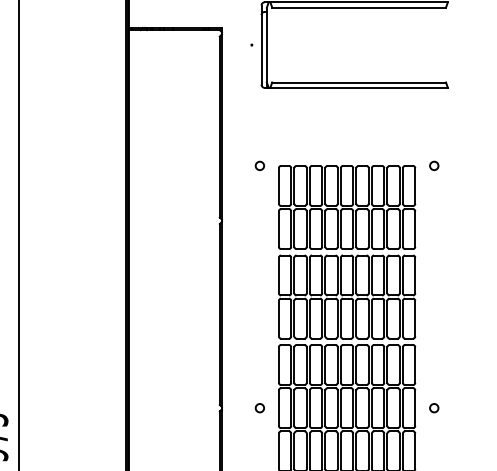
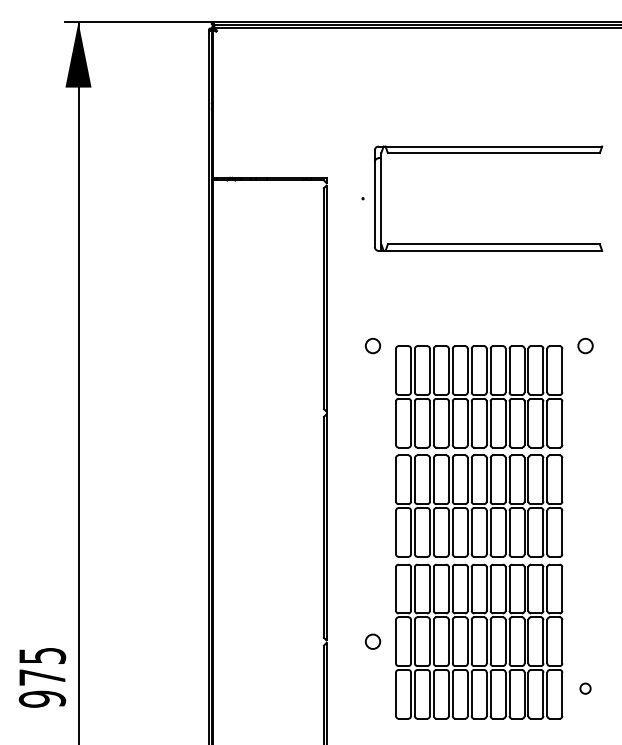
circle: (259, 166) -> (372, 346), size x1.4
circle: (434, 166) -> (585, 346), size x1.4
circle: (259, 408) -> (372, 641), size x1.4
circle: (434, 408) -> (585, 688), moved

